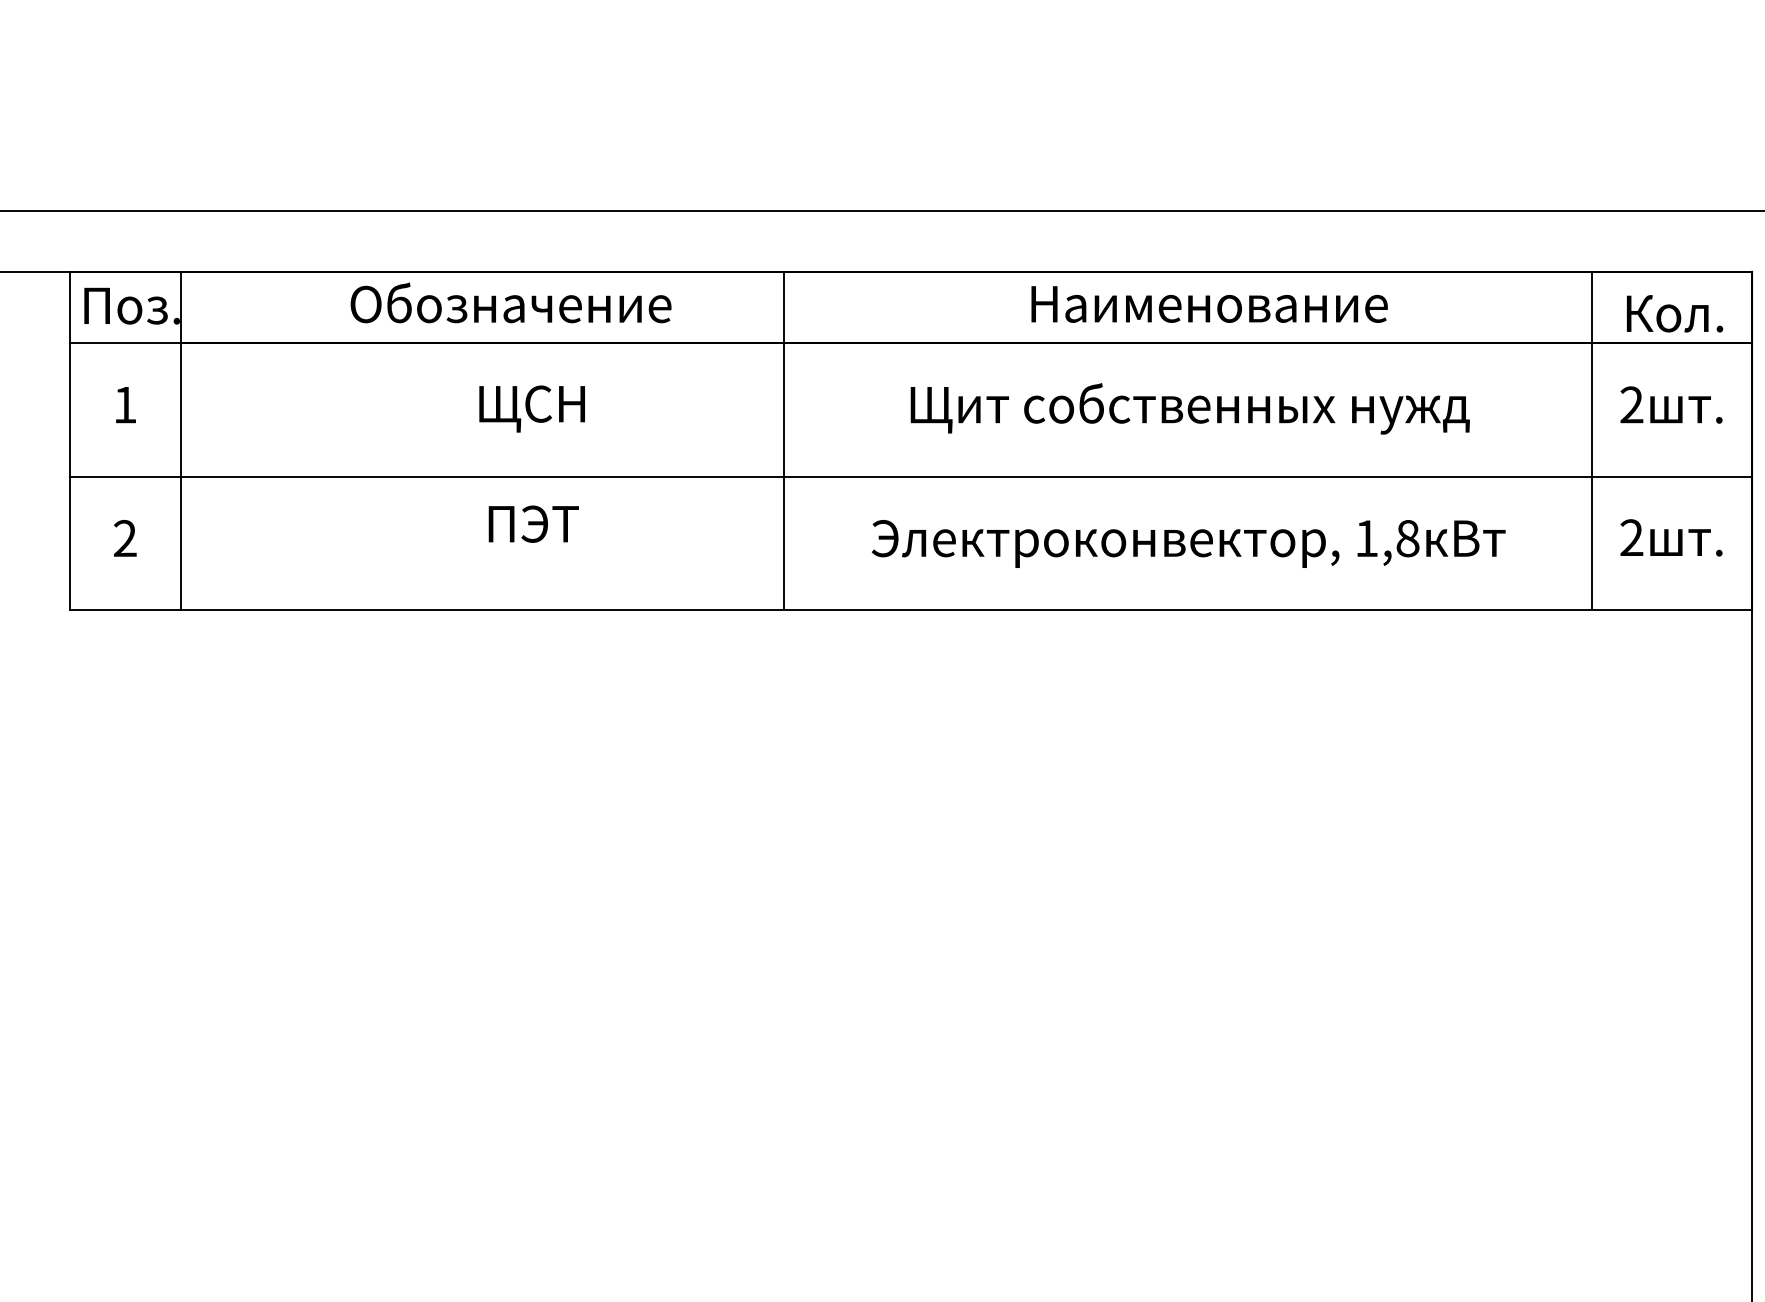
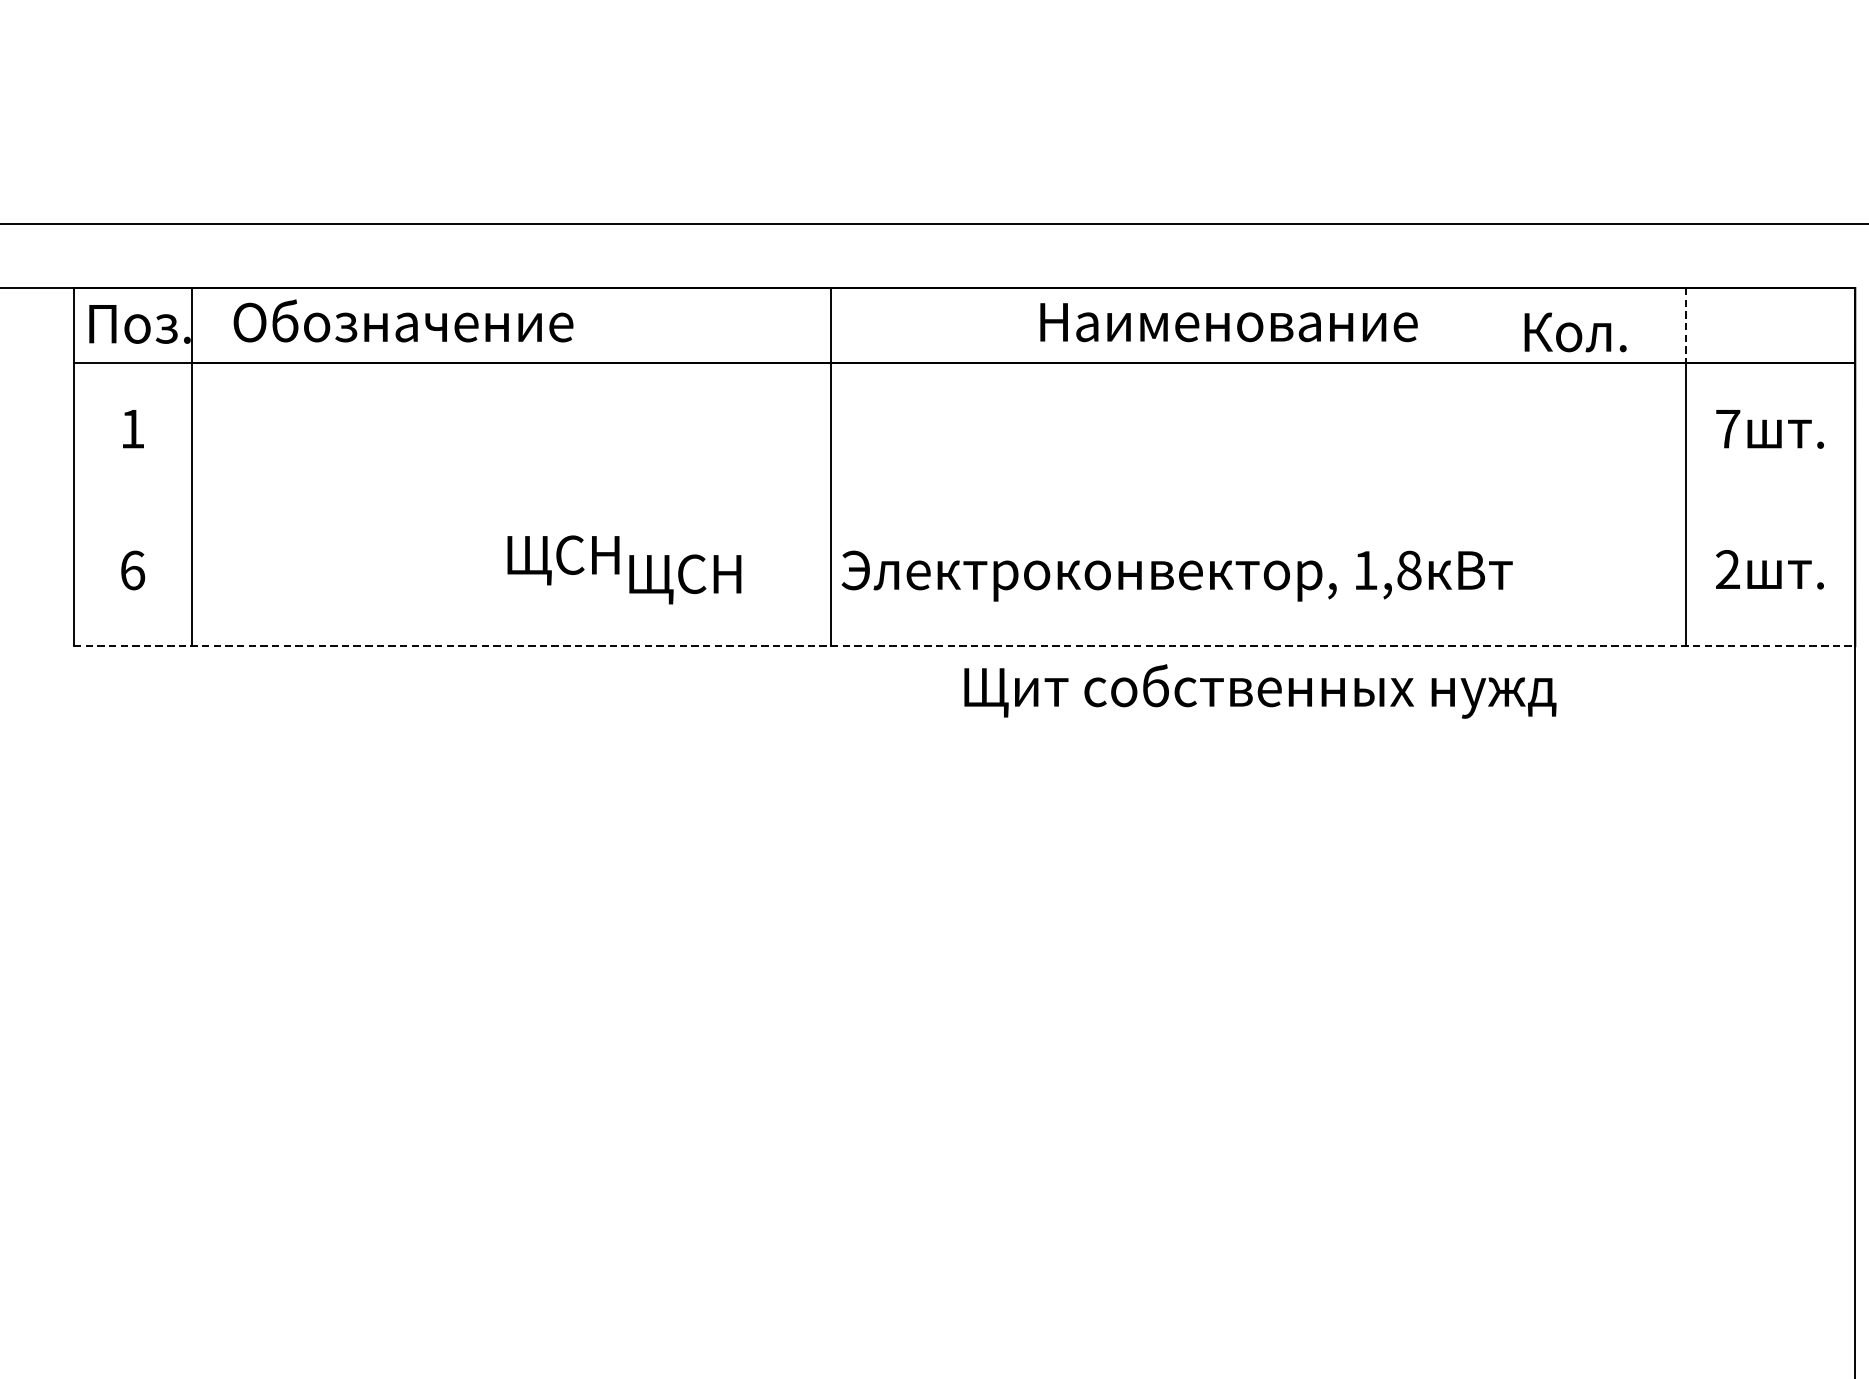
text: (510, 302) -> (402, 320), moved
text: (1209, 304) -> (1228, 322), moved
line: (1592, 307) -> (1686, 325), solid -> dashed
text: (1675, 313) -> (1576, 332), moved
text: (1631, 404) -> (1727, 428), 2 -> 7
text: (531, 408) -> (684, 578), moved
text: (1189, 408) -> (1259, 691), moved
line: (910, 476) -> (964, 504), removed
text: (531, 528) -> (562, 559), ПЭТ -> ЩСН
text: (125, 538) -> (132, 570), 2 -> 6
text: (1188, 543) -> (1176, 575), moved
line: (911, 610) -> (965, 646), solid -> dashed

